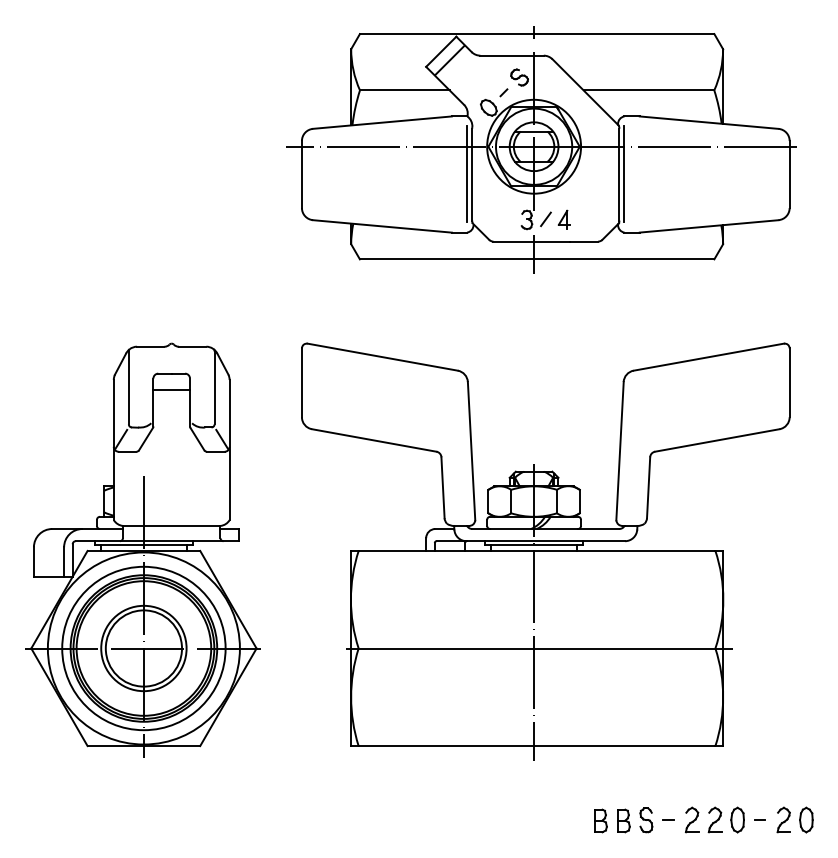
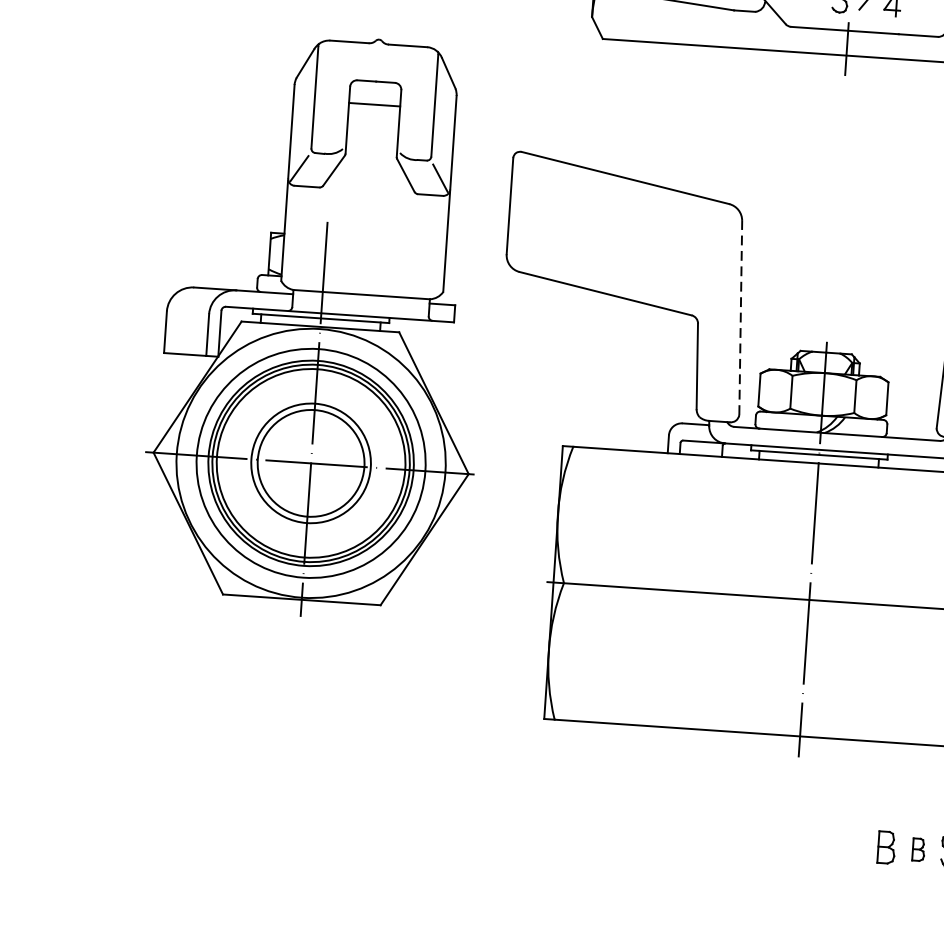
line: (471, 450) -> (740, 317), solid -> dashed
part: (142, 549) -> (318, 324), moved
part: (623, 820) -> (918, 849), size x0.7

